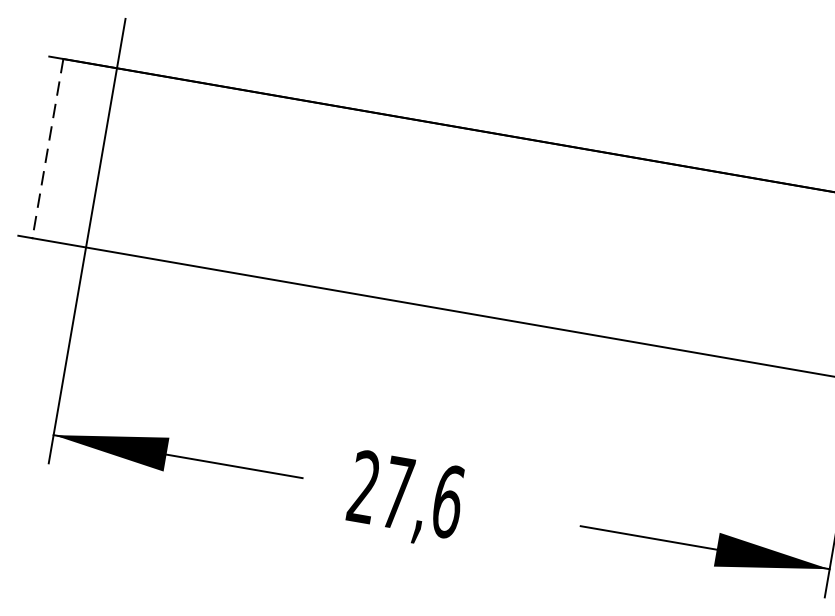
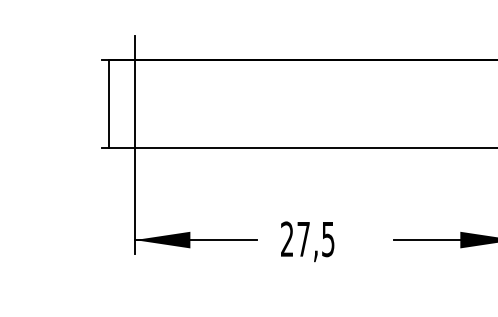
line: (47, 149) -> (108, 104), dashed -> solid
text: (448, 502) -> (328, 239), 27,6 -> 27,5

